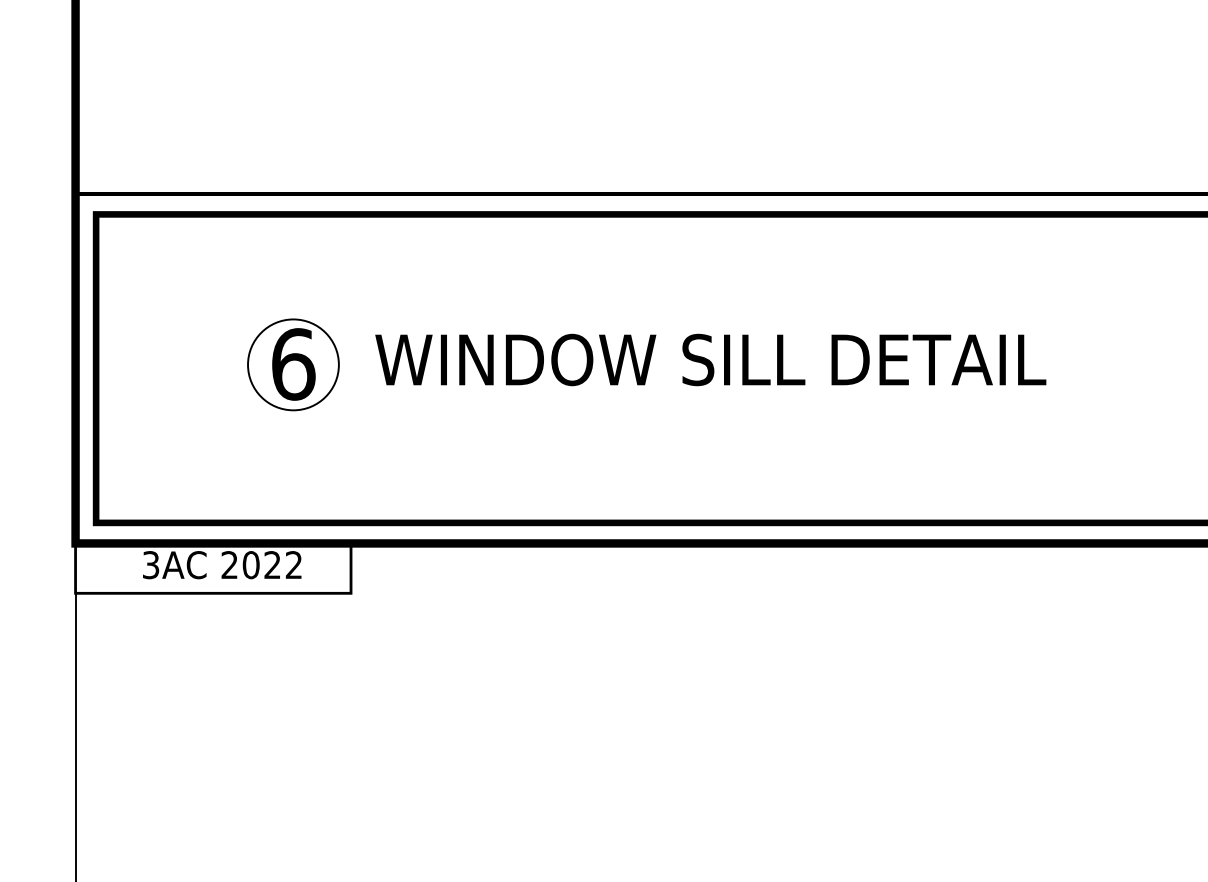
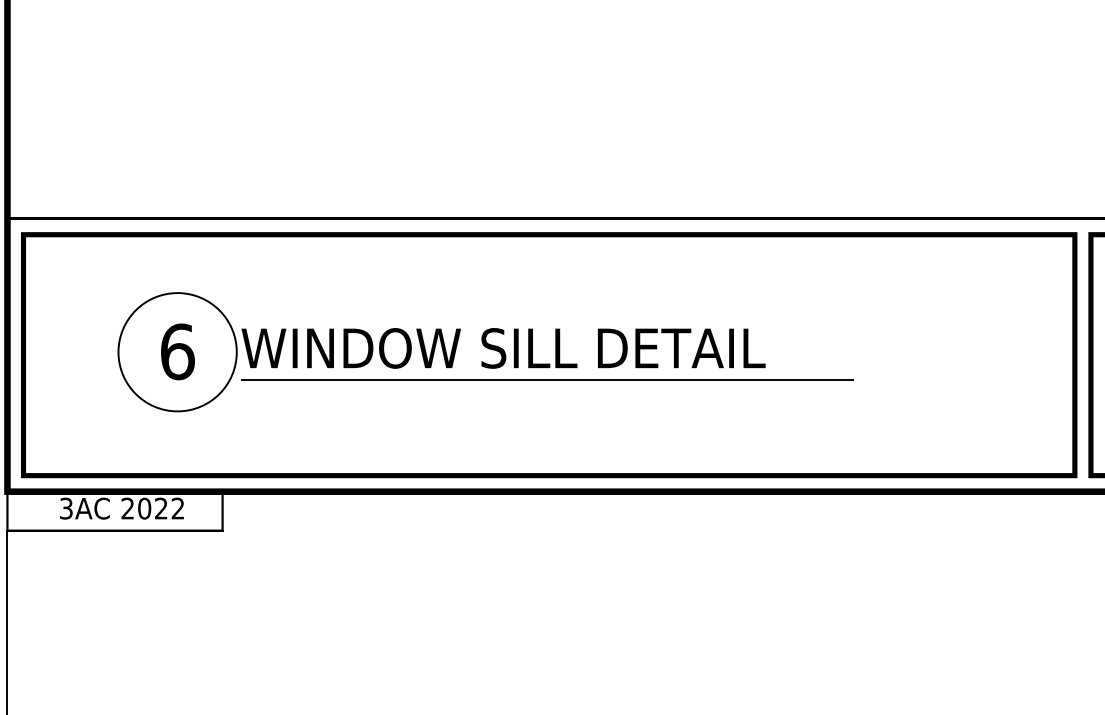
circle: (293, 365) -> (177, 352), size x1.67
line: (767, 401) -> (547, 380), added

